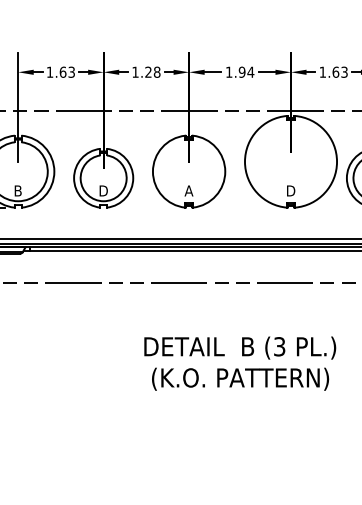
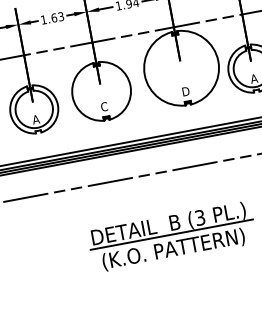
text: (152, 71) -> (57, 16), 1.28 -> 1.63
text: (103, 190) -> (35, 119), D -> A
text: (188, 190) -> (103, 106), A -> C
line: (241, 360) -> (171, 234), added

